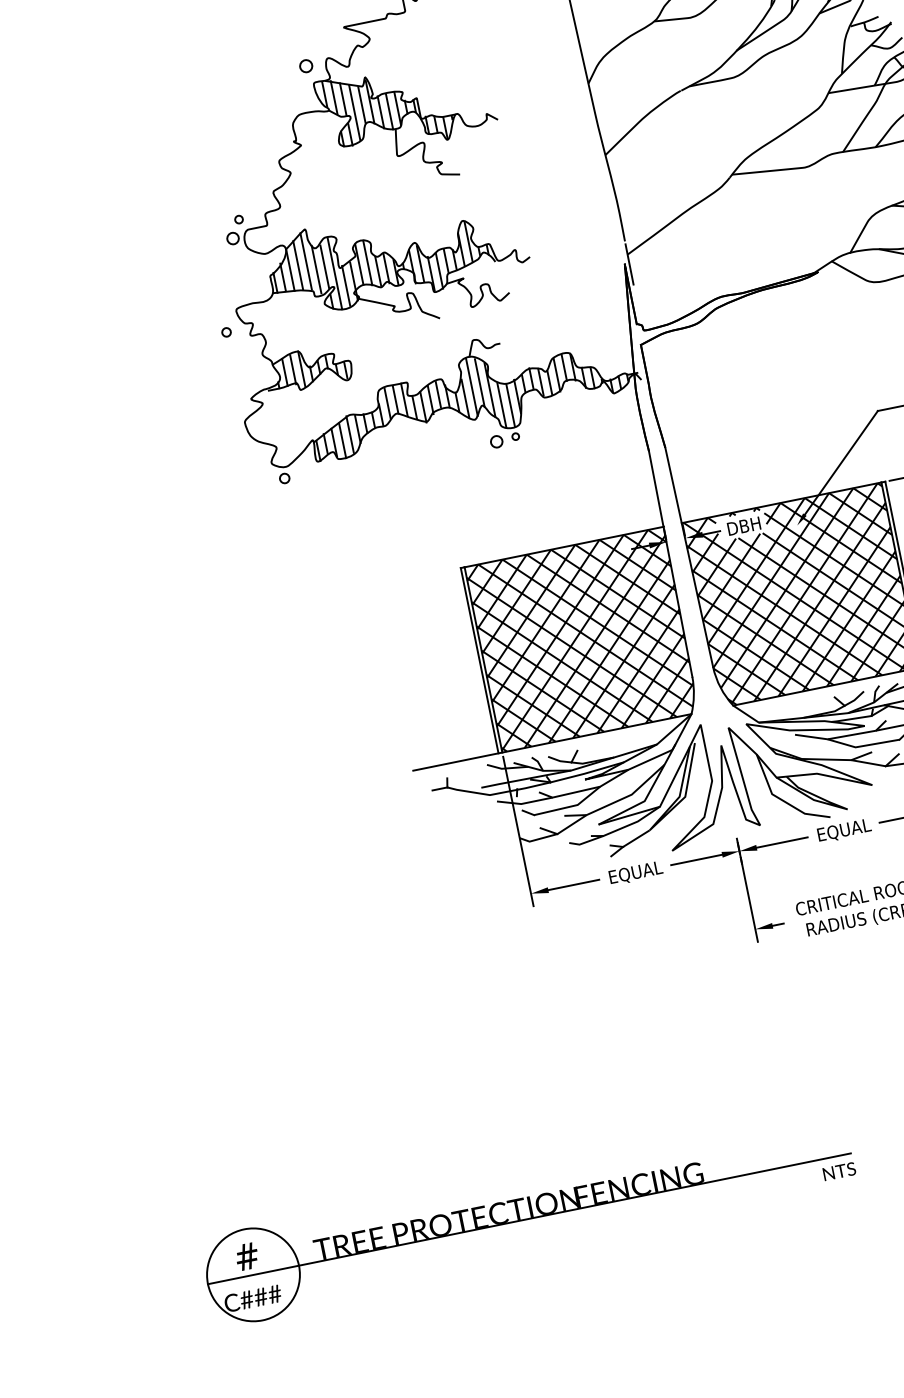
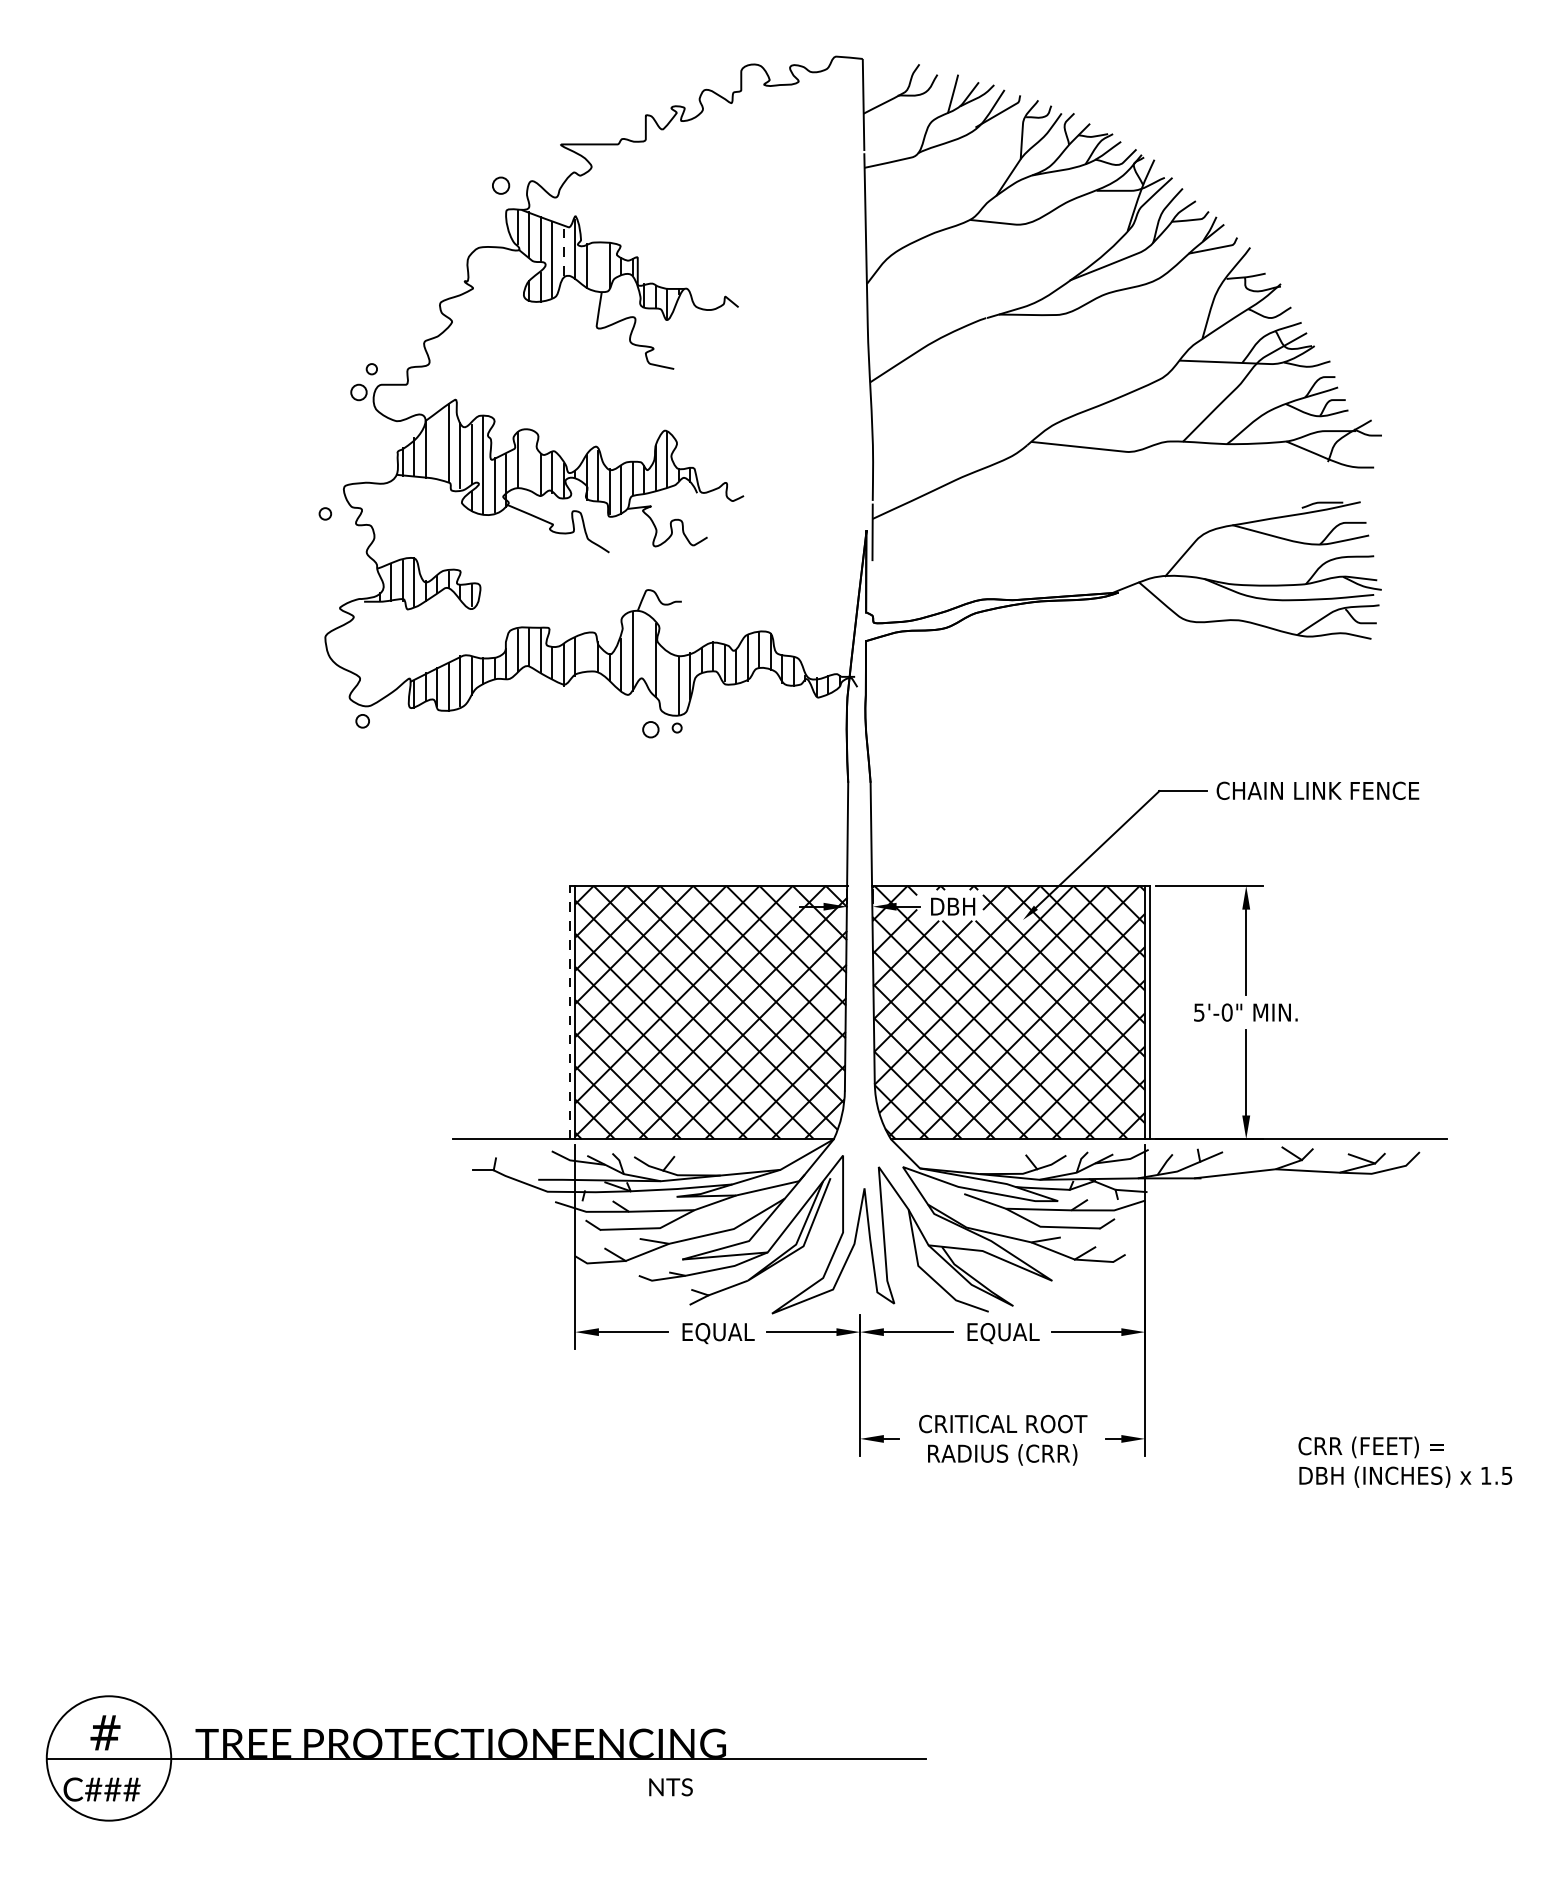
line: (361, 105) -> (563, 251), solid -> dashed
line: (389, 112) -> (598, 268), removed
line: (367, 262) -> (529, 460), removed
line: (298, 264) -> (437, 444), removed
line: (479, 382) -> (644, 647), removed
line: (438, 394) -> (586, 652), removed
line: (502, 405) -> (667, 683), removed
line: (479, 660) -> (569, 1012), solid -> dashed
text: (839, 1171) -> (670, 1787), moved

